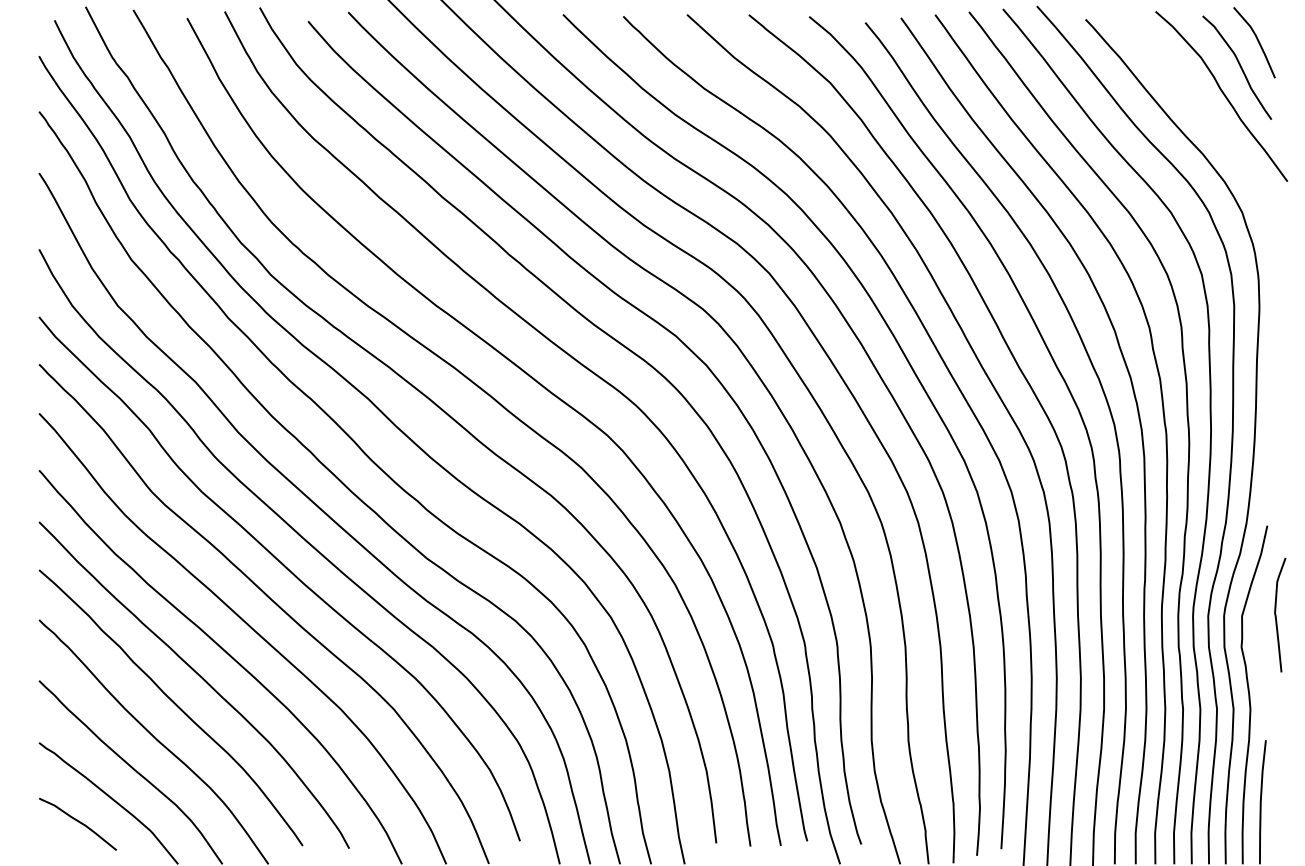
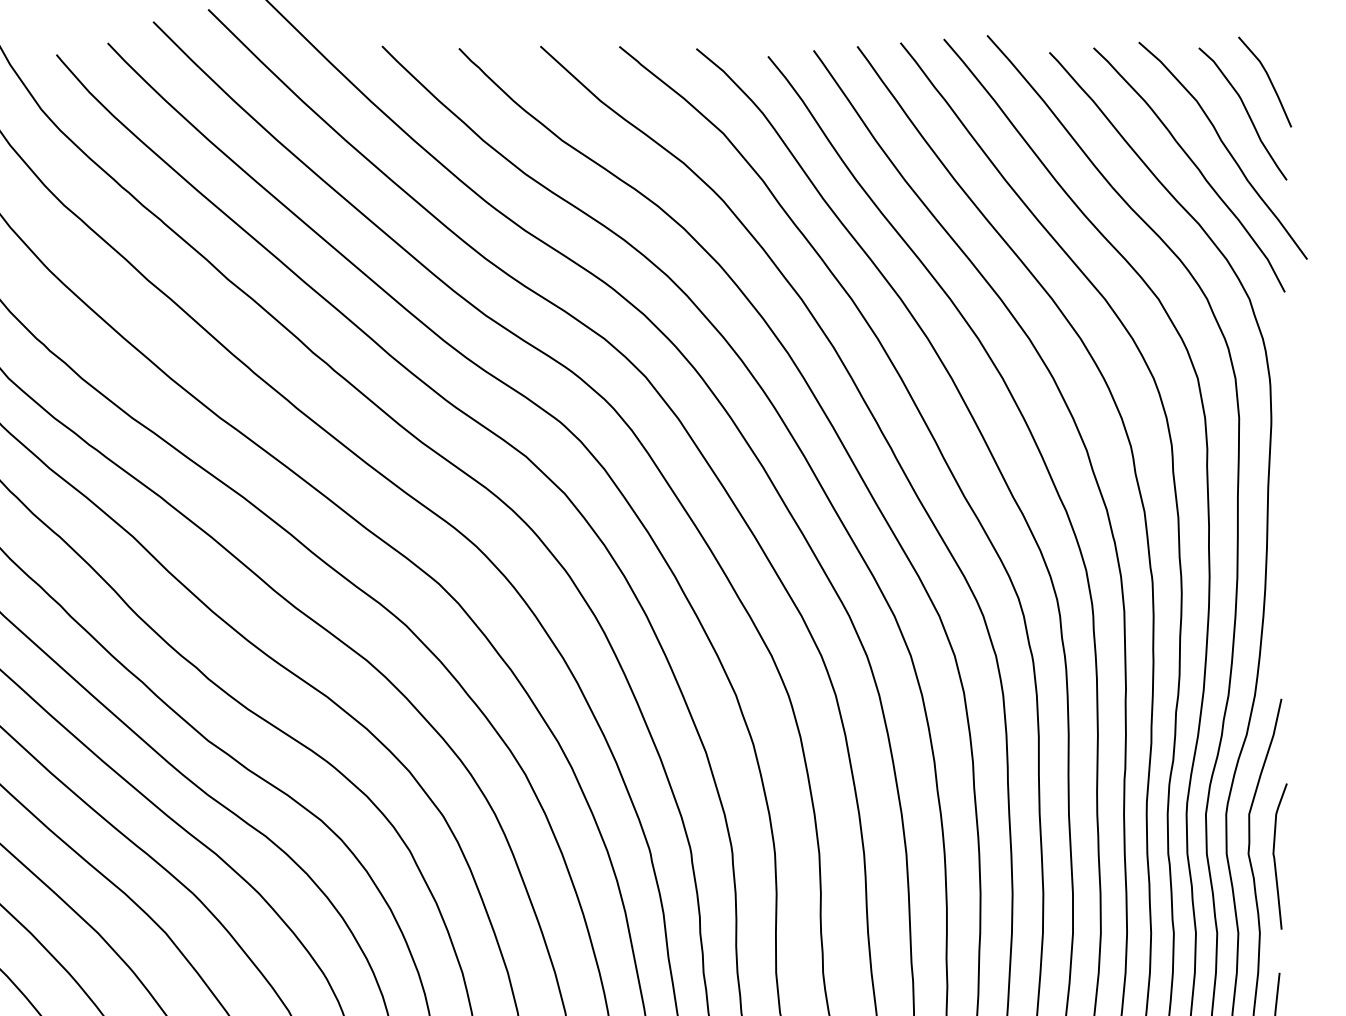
curve: (1198, 107) -> (1193, 164), added
curve: (1276, 615) -> (1275, 856), moved

